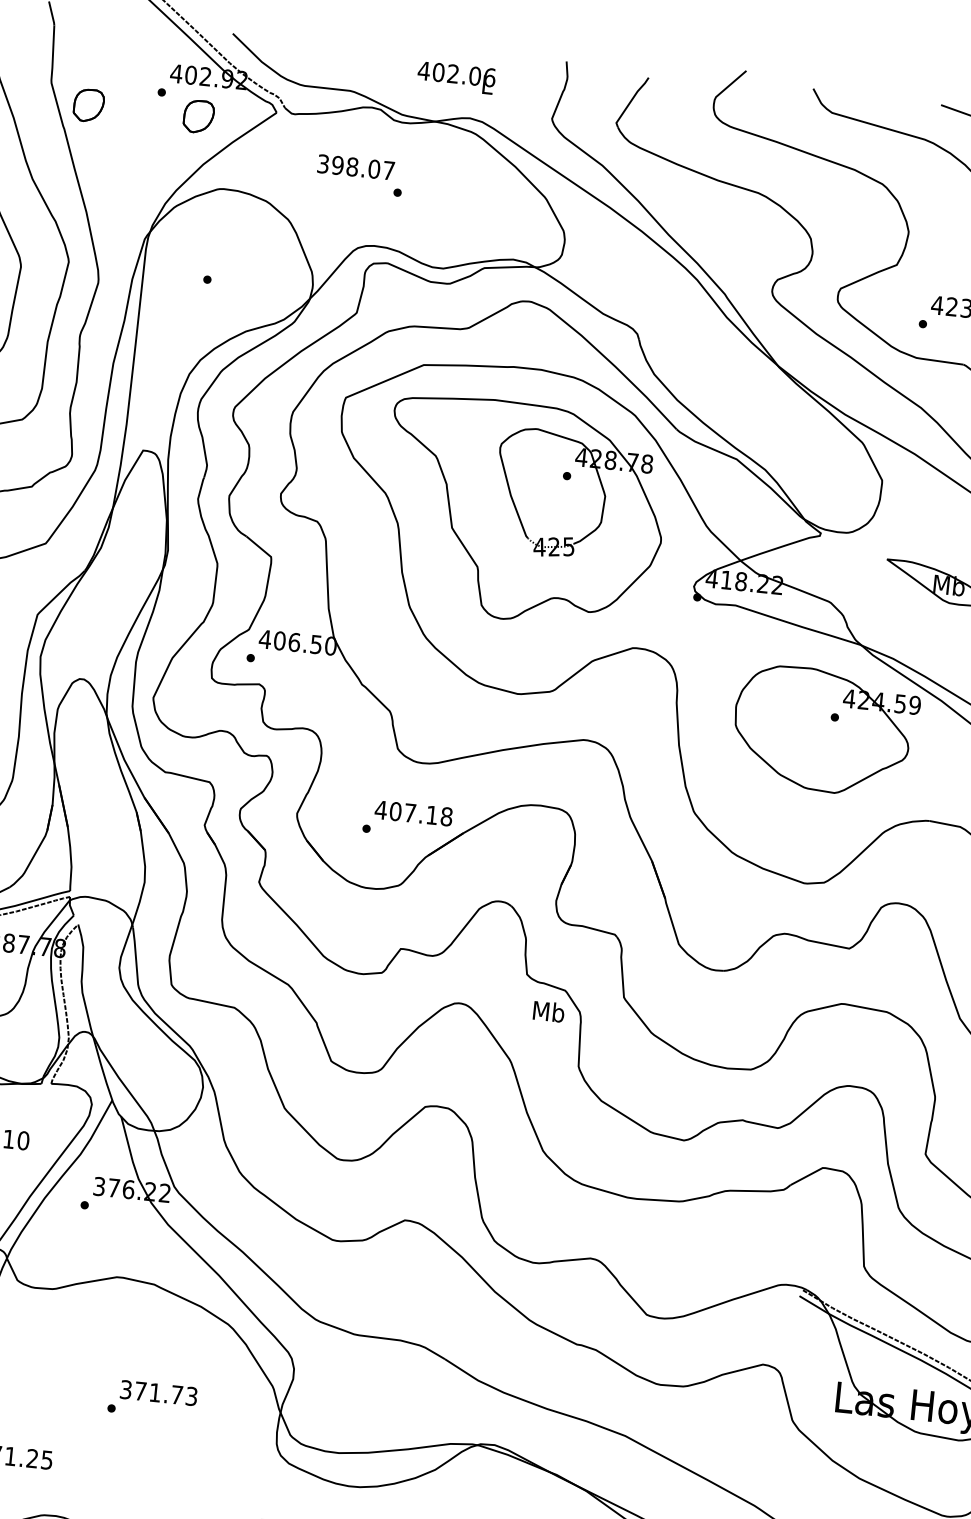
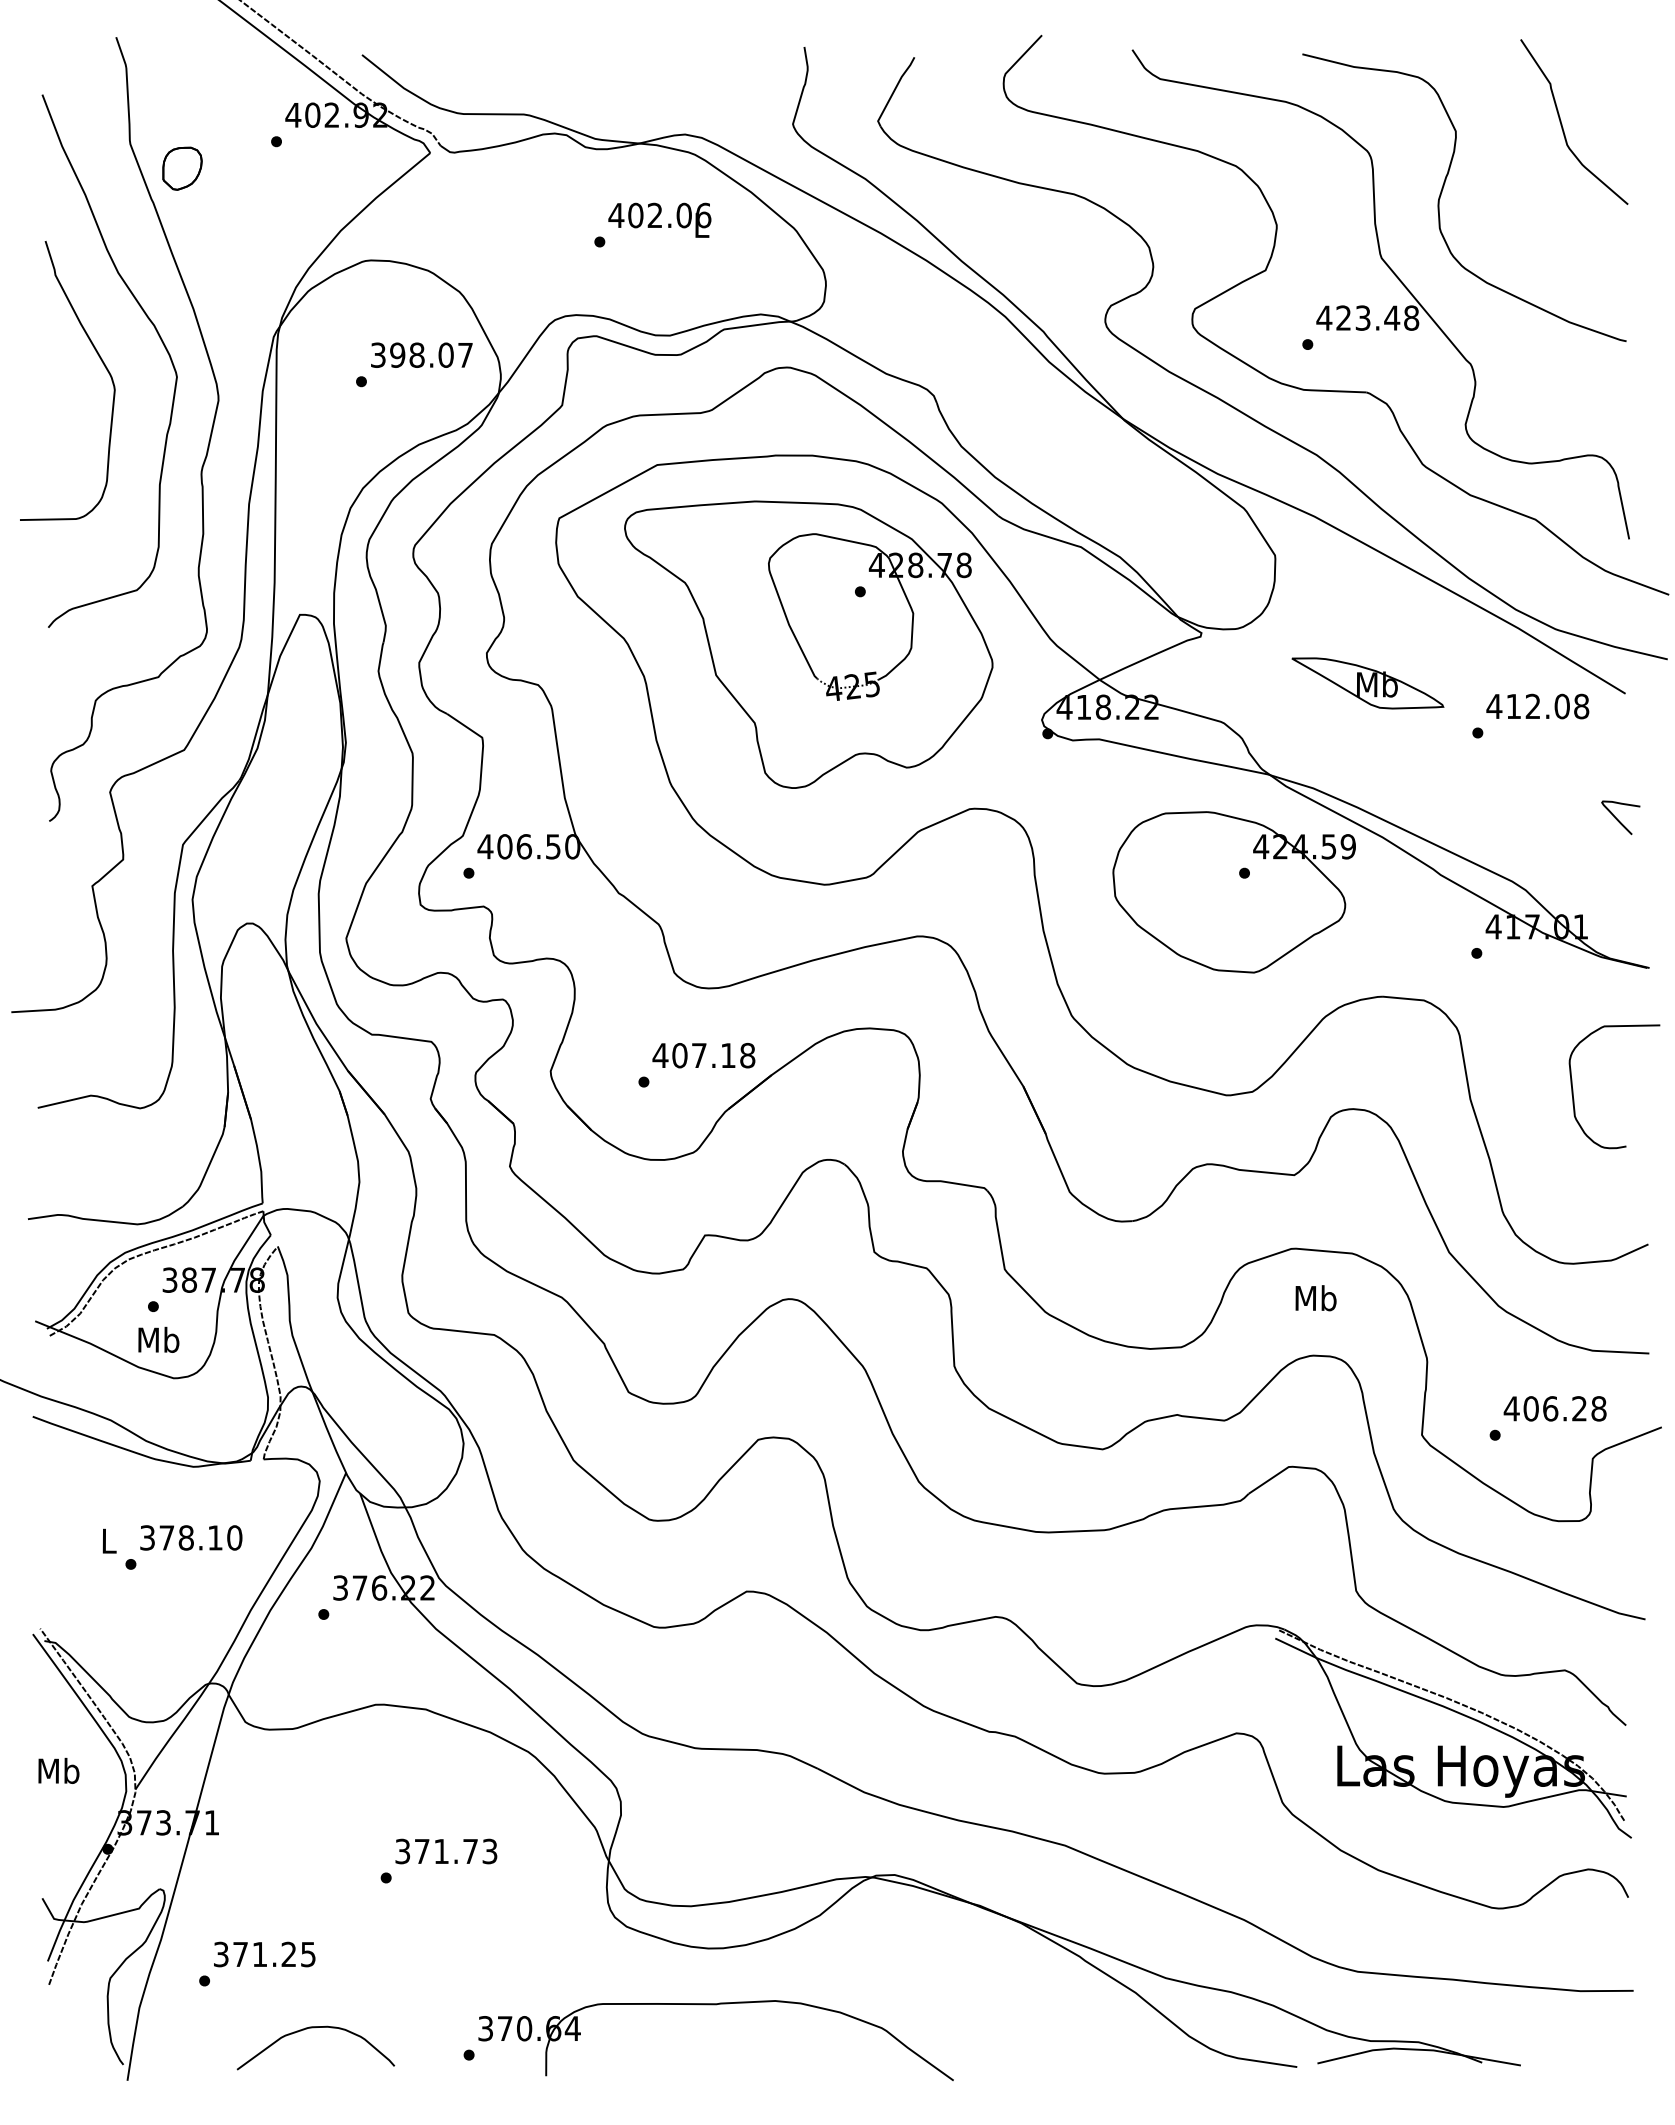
text: (456, 77) -> (659, 219), moved
part: (198, 116) -> (328, 168), removed
text: (355, 166) -> (421, 354), moved
text: (548, 1011) -> (1315, 1298), moved

